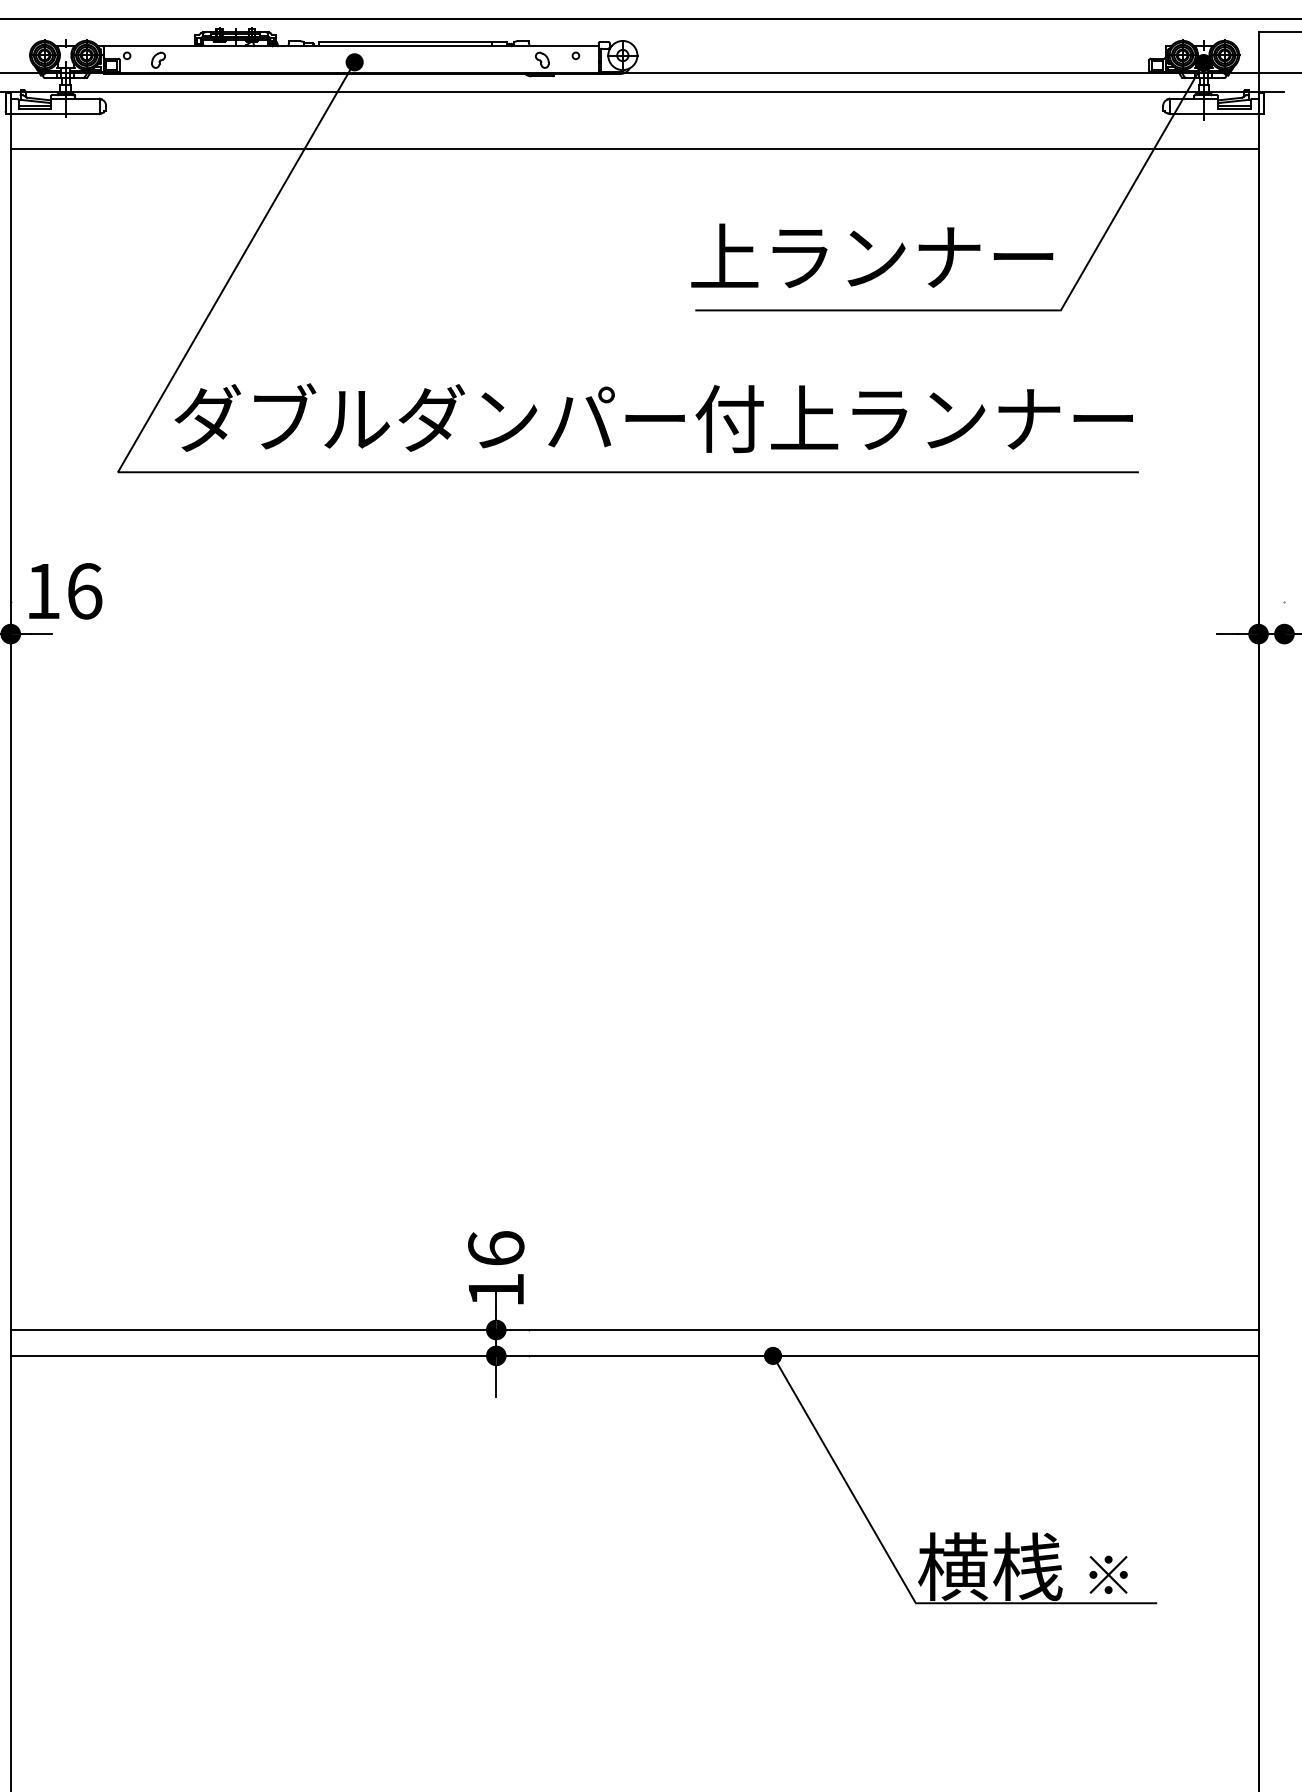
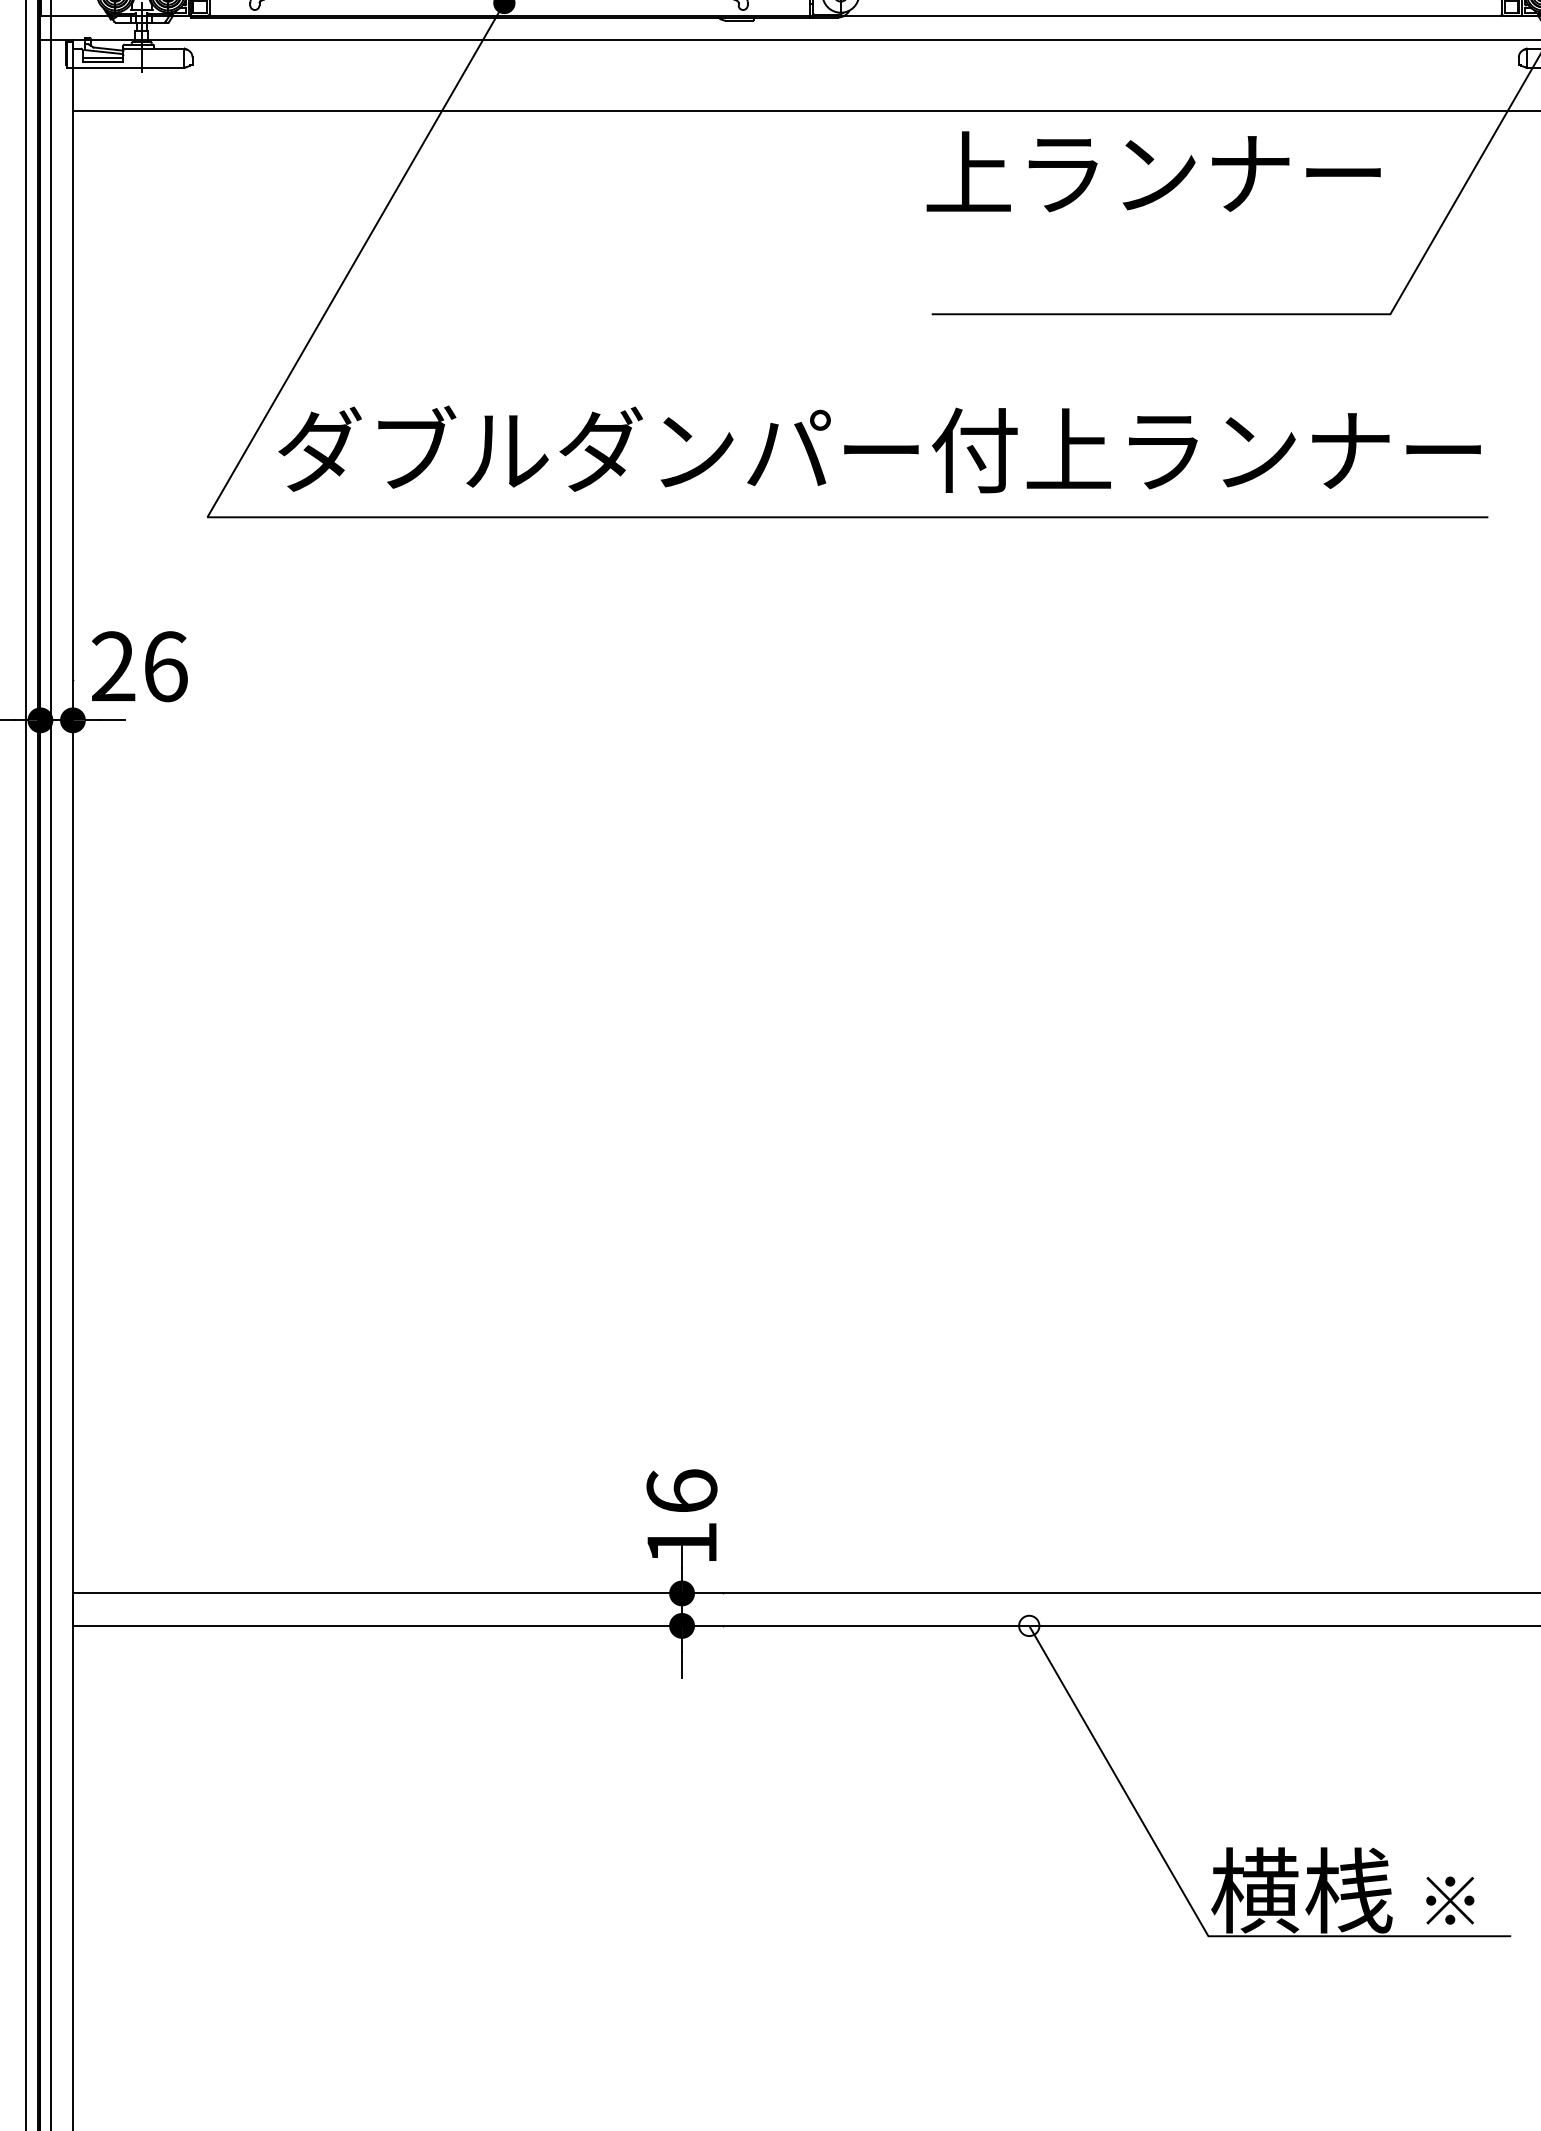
text: (872, 255) -> (1154, 171), moved
text: (43, 590) -> (113, 665), 16 -> 26
fill: (772, 1355) -> (1028, 1625), removed

